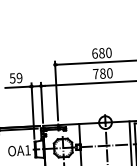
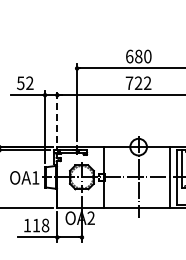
text: (105, 73) -> (142, 83), 780 -> 722
text: (19, 78) -> (29, 83), 59 -> 52
line: (42, 102) -> (57, 116), solid -> dashed

